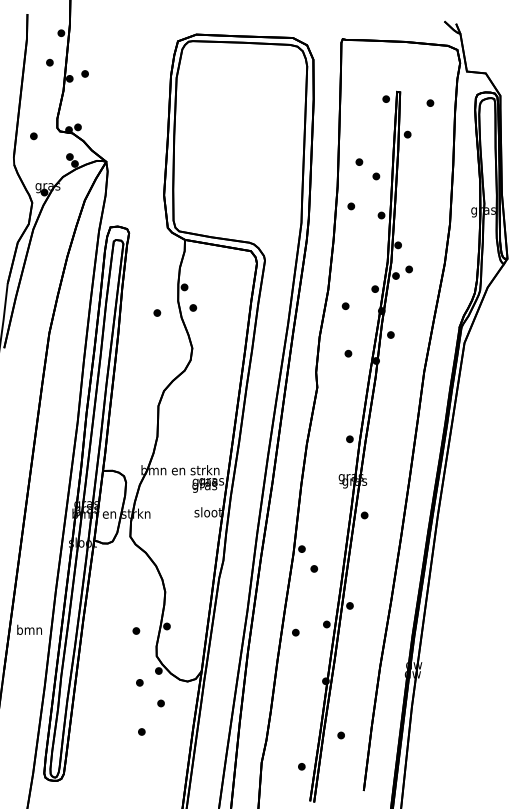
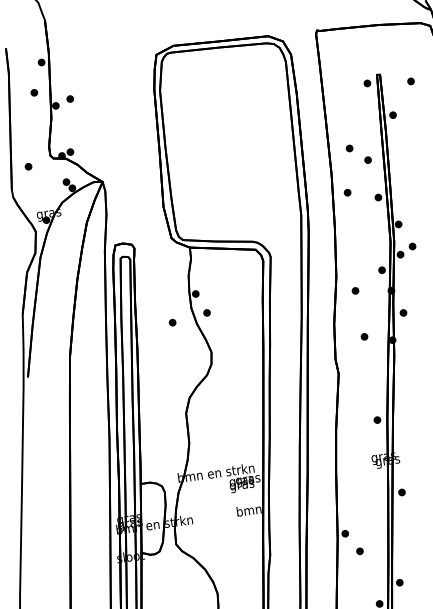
text: (207, 512) -> (248, 510), sloot -> bmn

